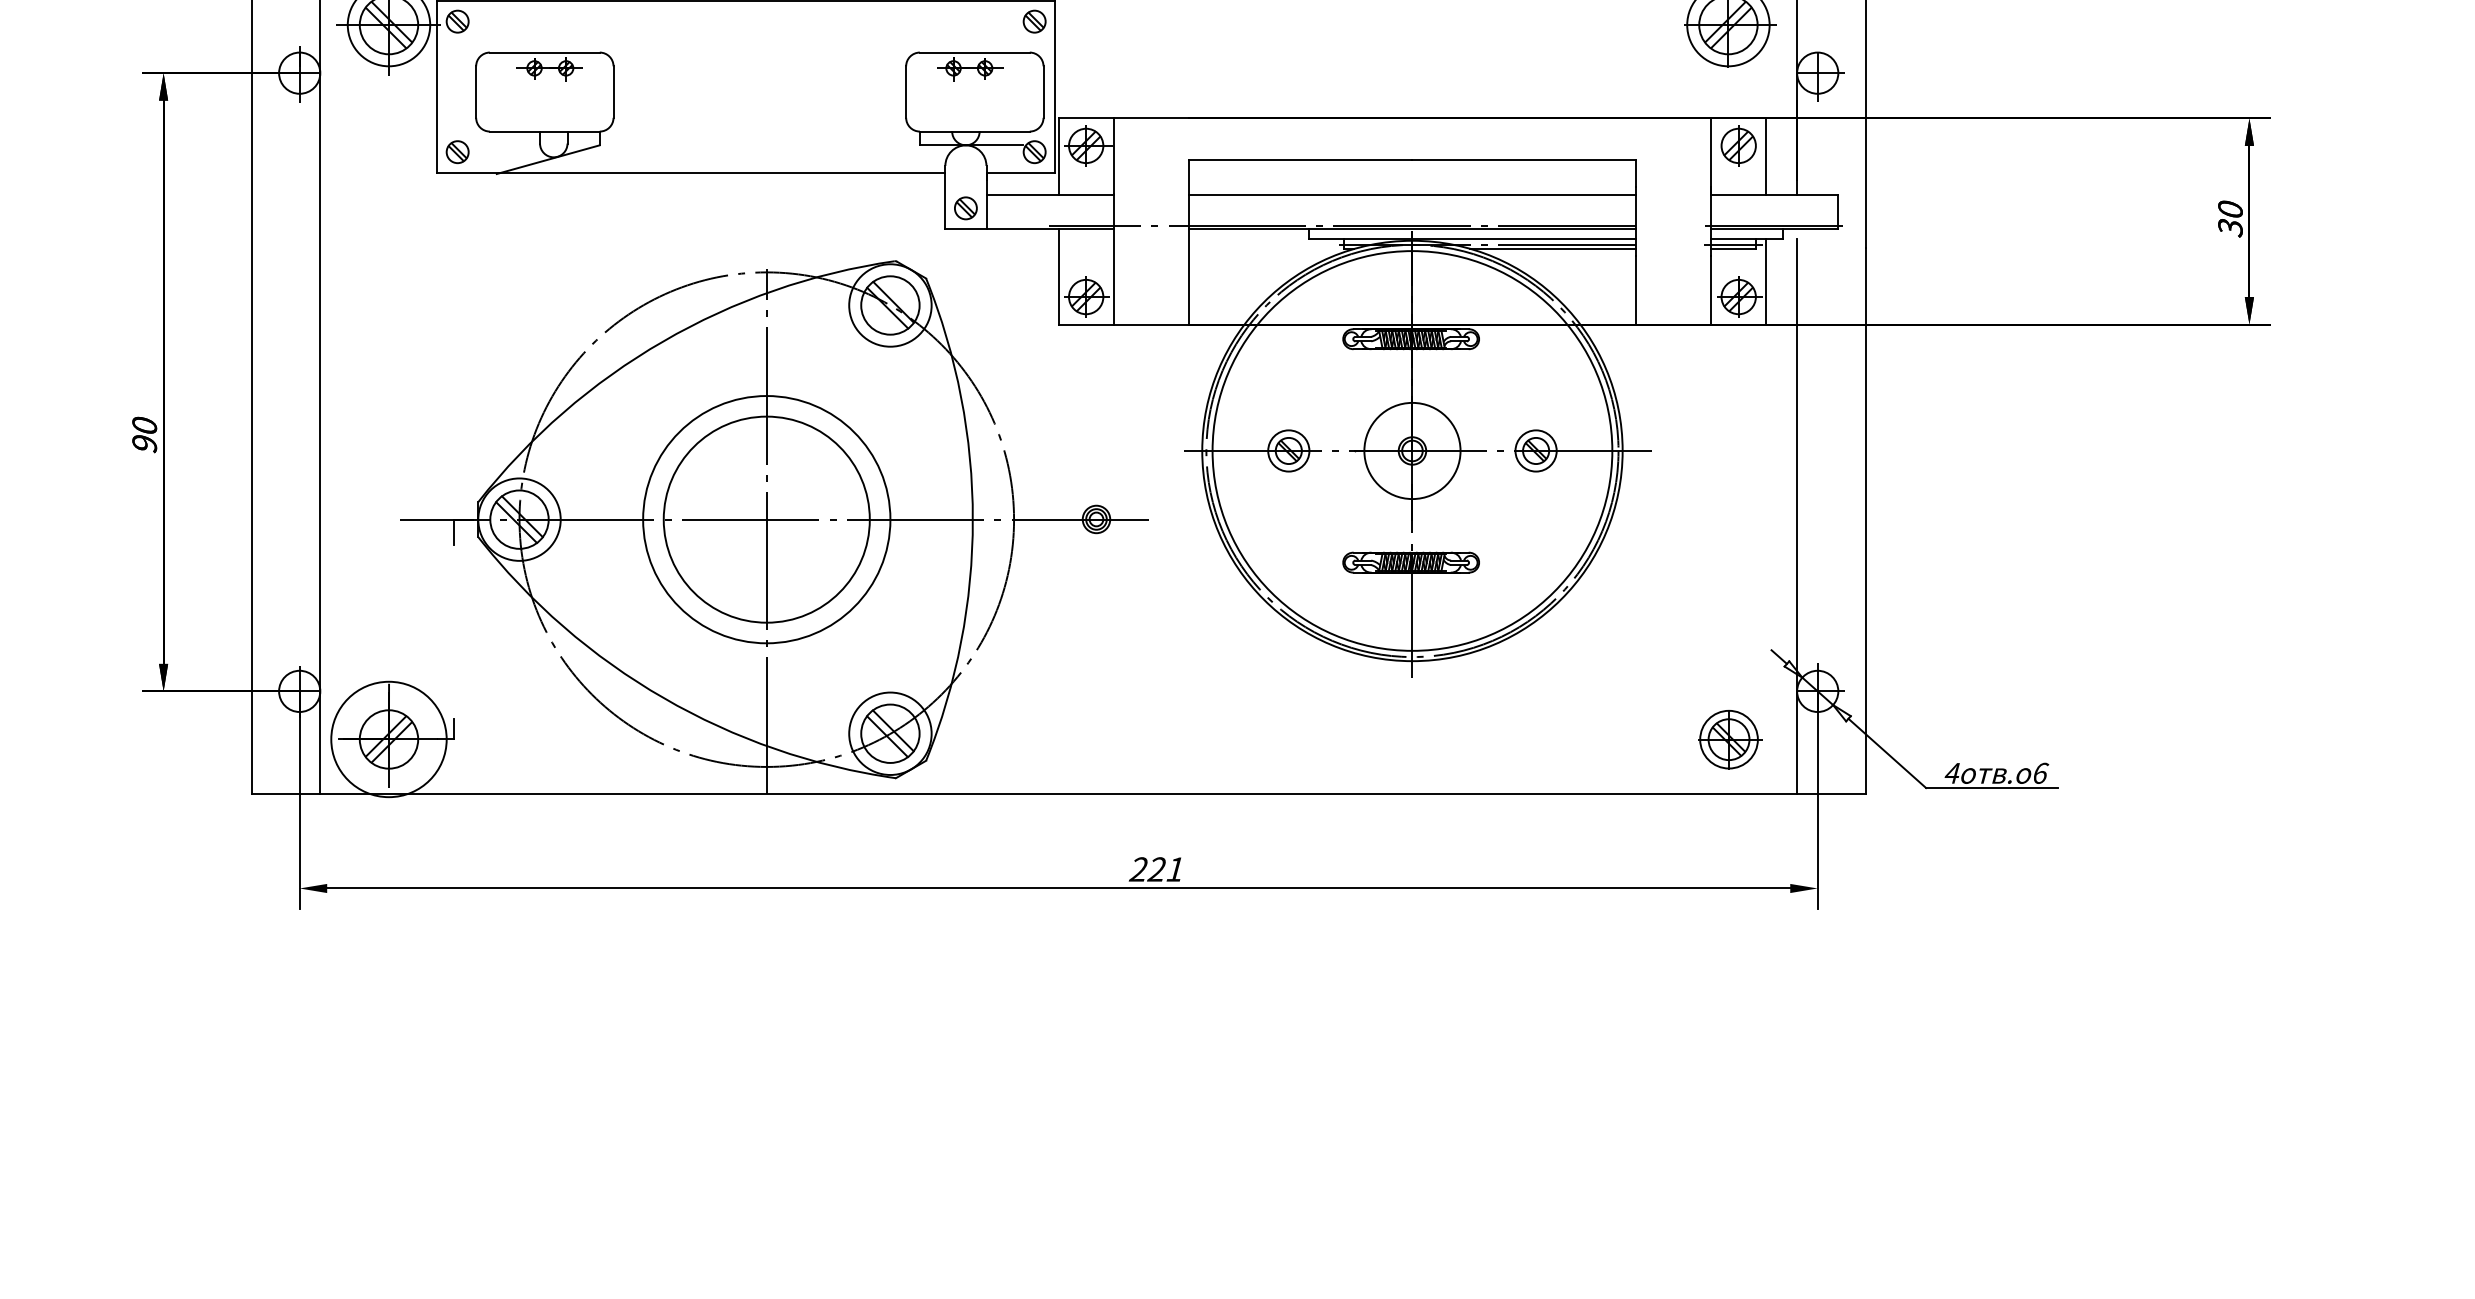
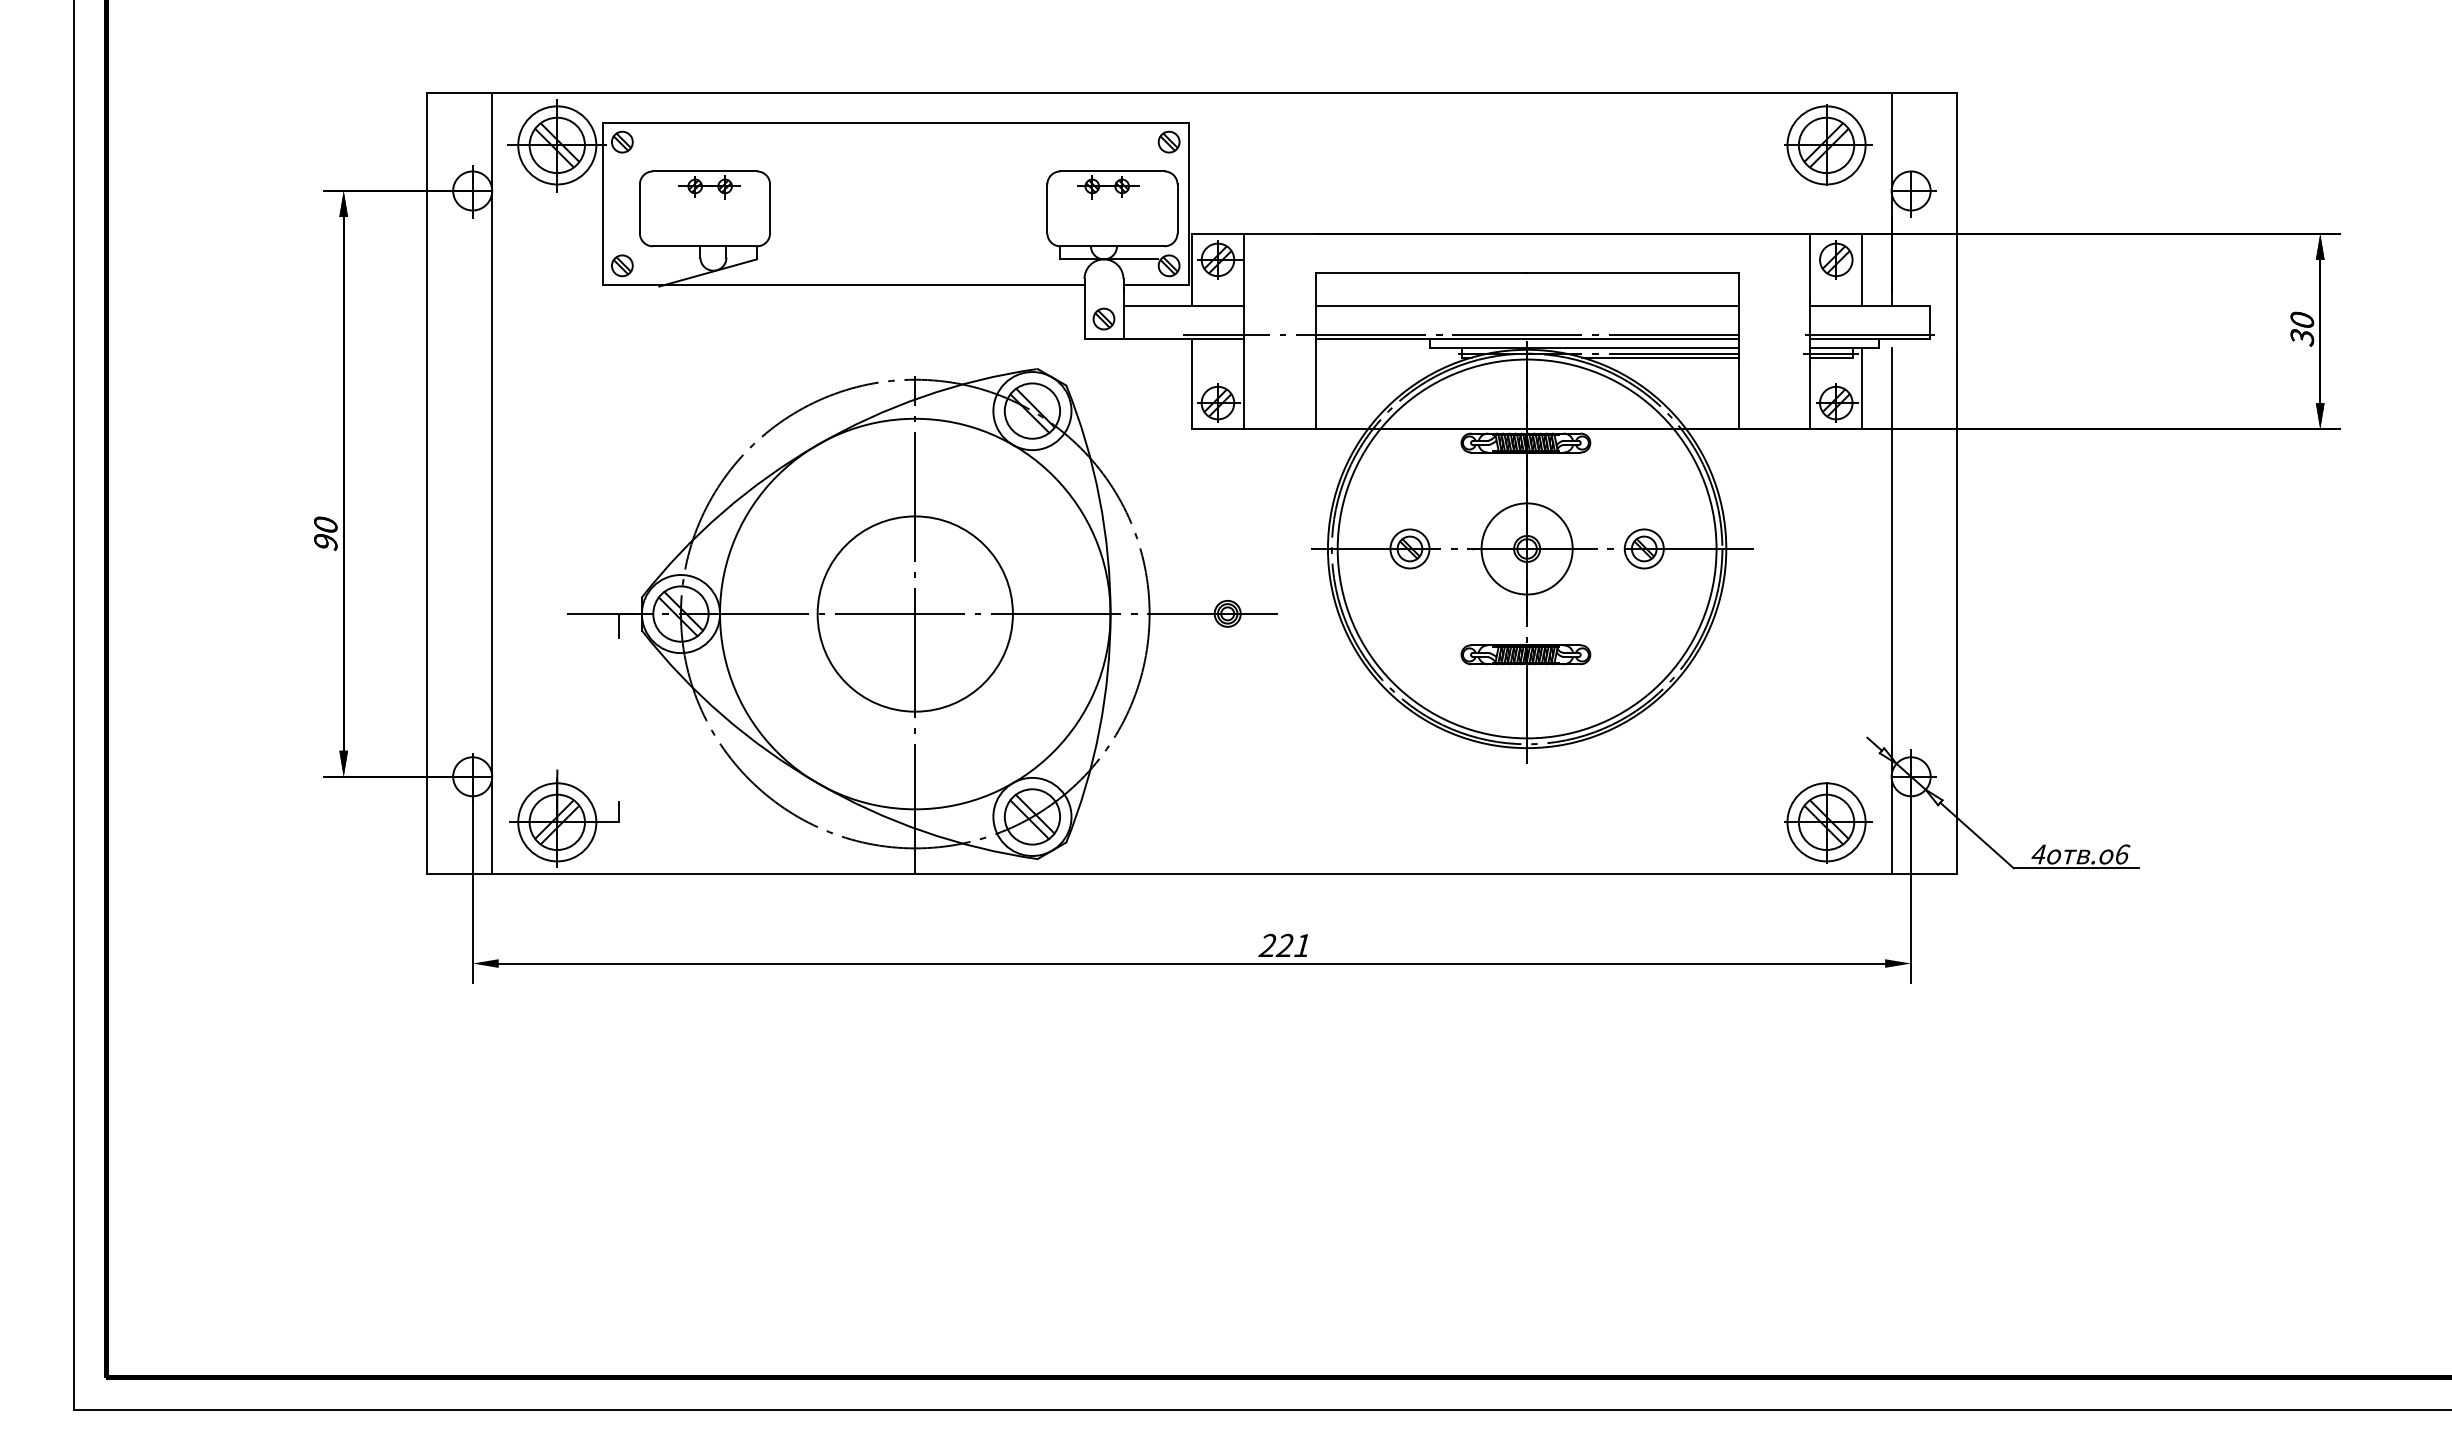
circle: (767, 519) -> (915, 613), size x1.67
circle: (389, 739) -> (557, 822), size x0.71
part: (1730, 739) -> (1828, 822), size x1.43

